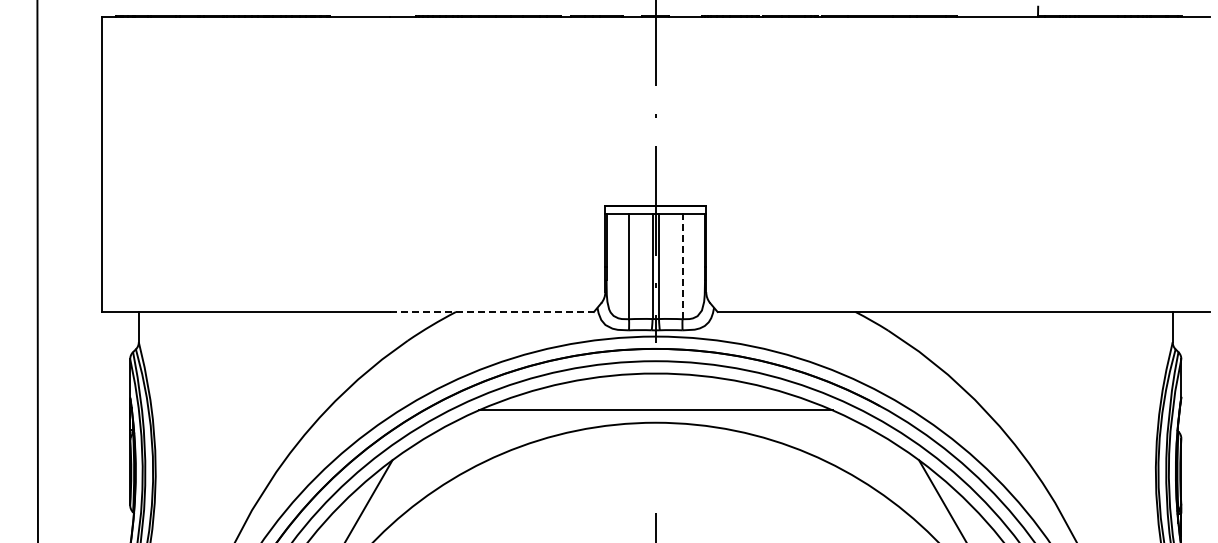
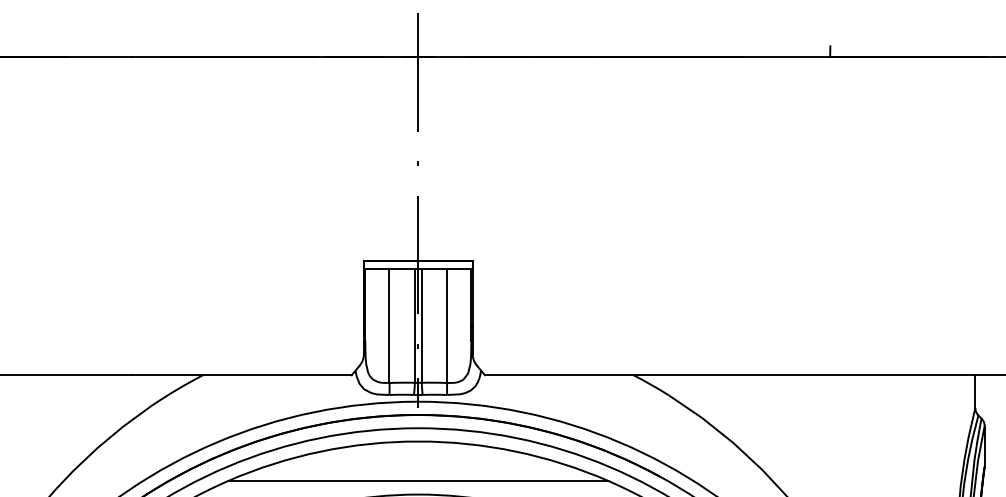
line: (682, 266) -> (447, 326), dashed -> solid
line: (492, 311) -> (242, 374), dashed -> solid

